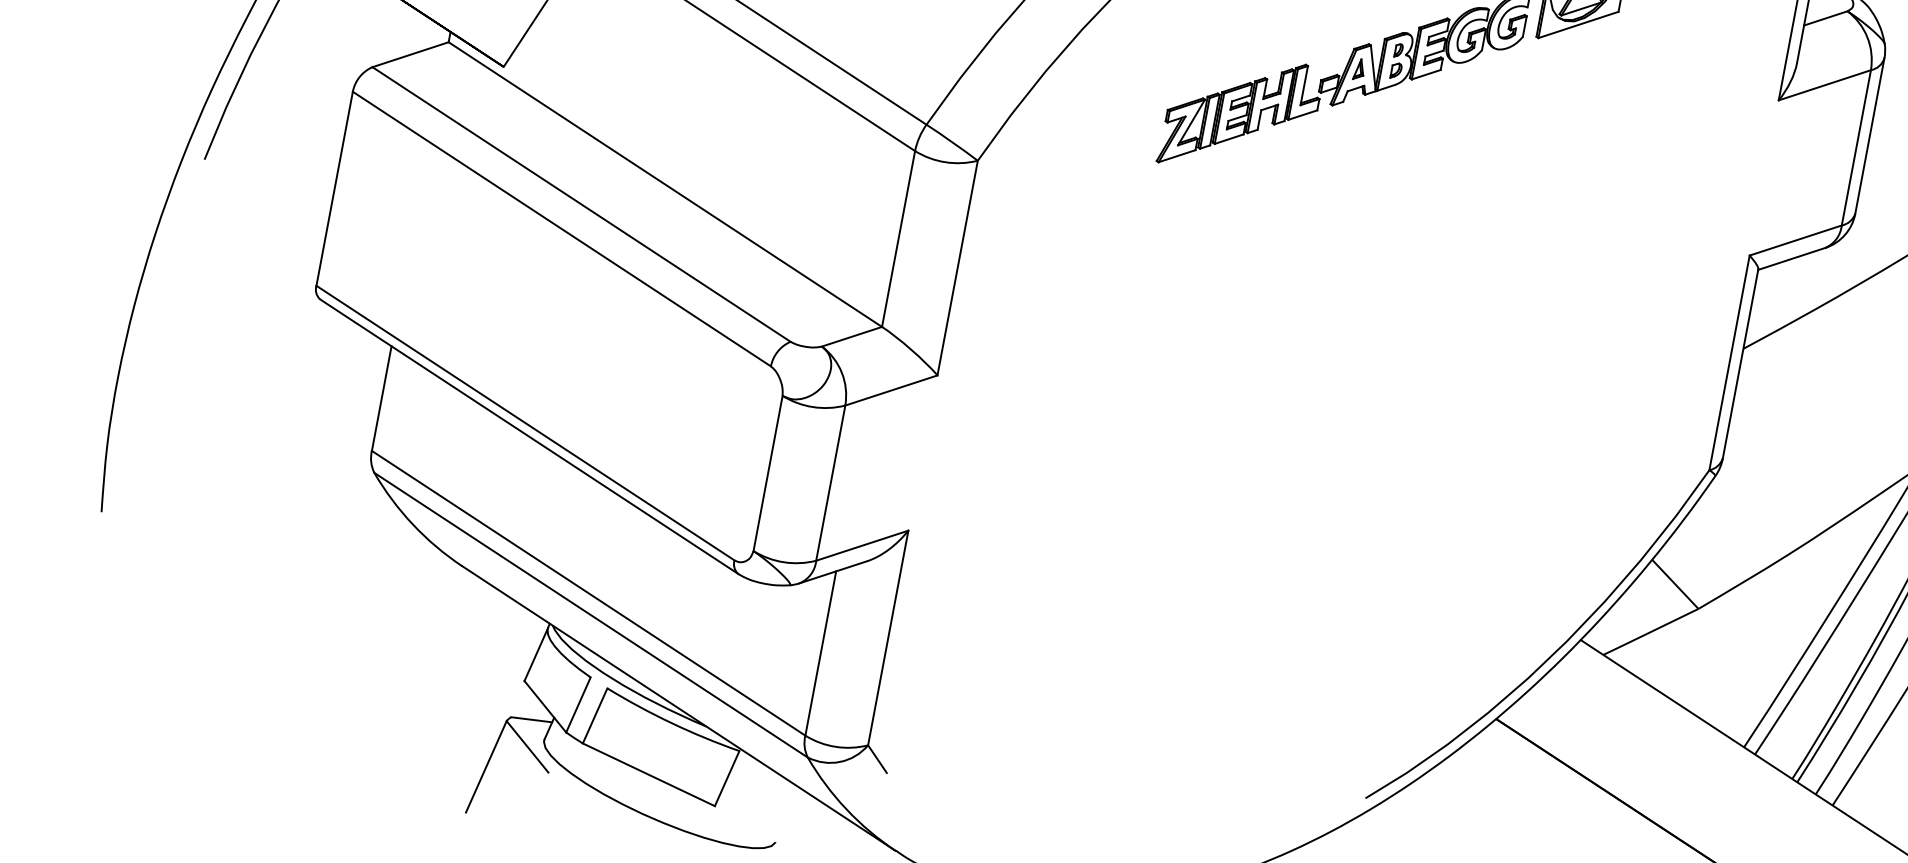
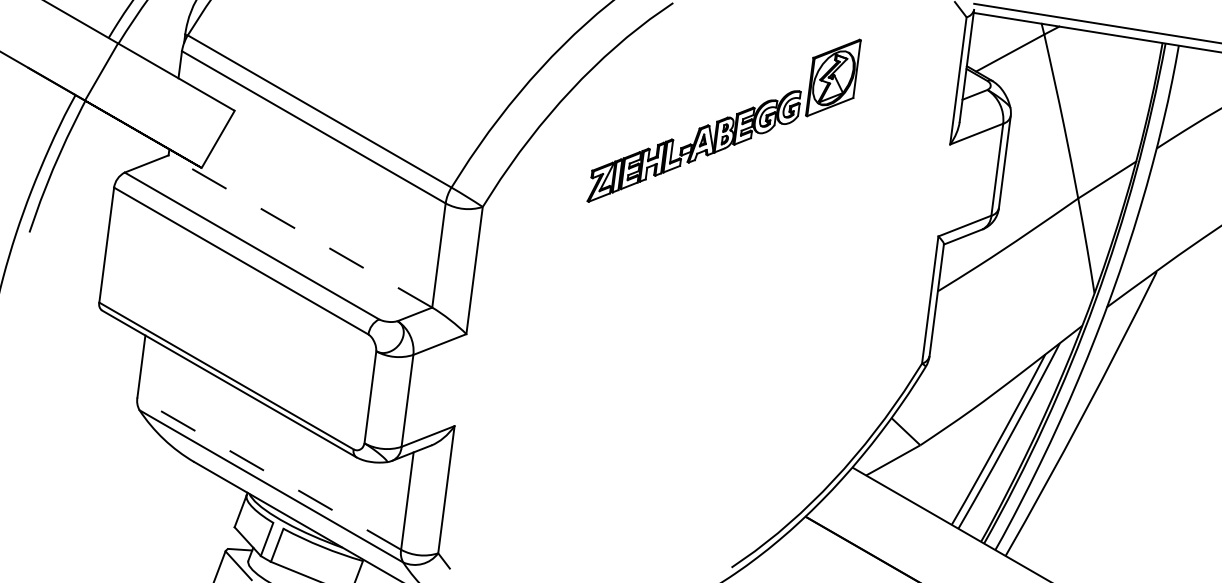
line: (665, 184) -> (300, 231), solid -> dashed
line: (587, 592) -> (268, 473), solid -> dashed

